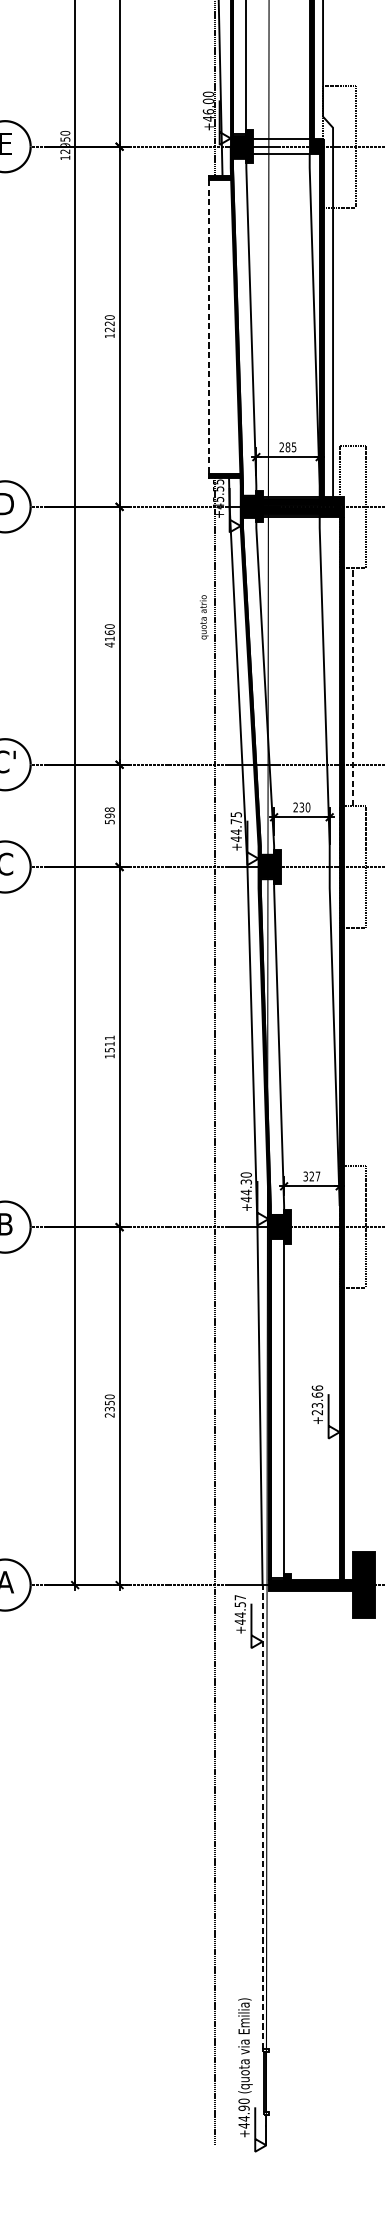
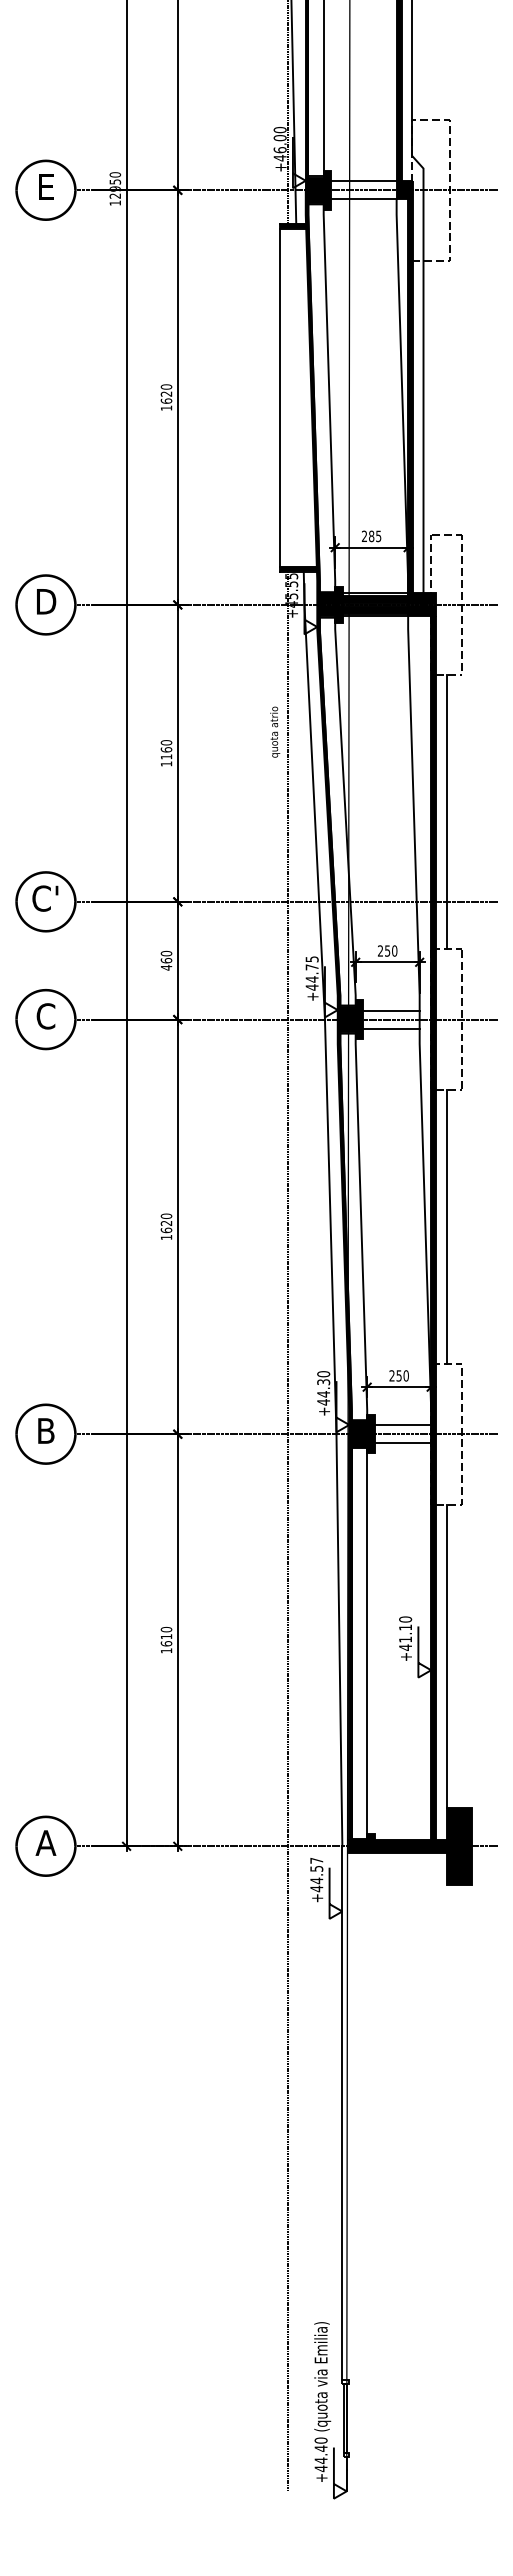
line: (208, 326) -> (280, 397), dashed -> solid
text: (109, 329) -> (166, 400), 1220 -> 1620
text: (109, 644) -> (166, 763), 4160 -> 1160
line: (353, 687) -> (446, 812), dashed -> solid
text: (301, 807) -> (387, 950), 230 -> 250
text: (109, 815) -> (166, 960), 598 -> 460
line: (305, 859) -> (391, 1010), added
line: (305, 874) -> (391, 1028), added
text: (109, 1044) -> (166, 1223), 1511 -> 1620
line: (353, 1046) -> (446, 1226), added
text: (311, 1176) -> (398, 1375), 327 -> 250
line: (314, 1219) -> (402, 1425), added
line: (314, 1235) -> (402, 1443), added
text: (317, 1400) -> (405, 1633), +23.66 -> +41.10
text: (109, 1408) -> (166, 1643), 2350 -> 1610
line: (353, 1419) -> (446, 1655), added
line: (262, 1817) -> (342, 2113), dashed -> solid
text: (243, 2108) -> (320, 2448), +44.90 -> +44.40

